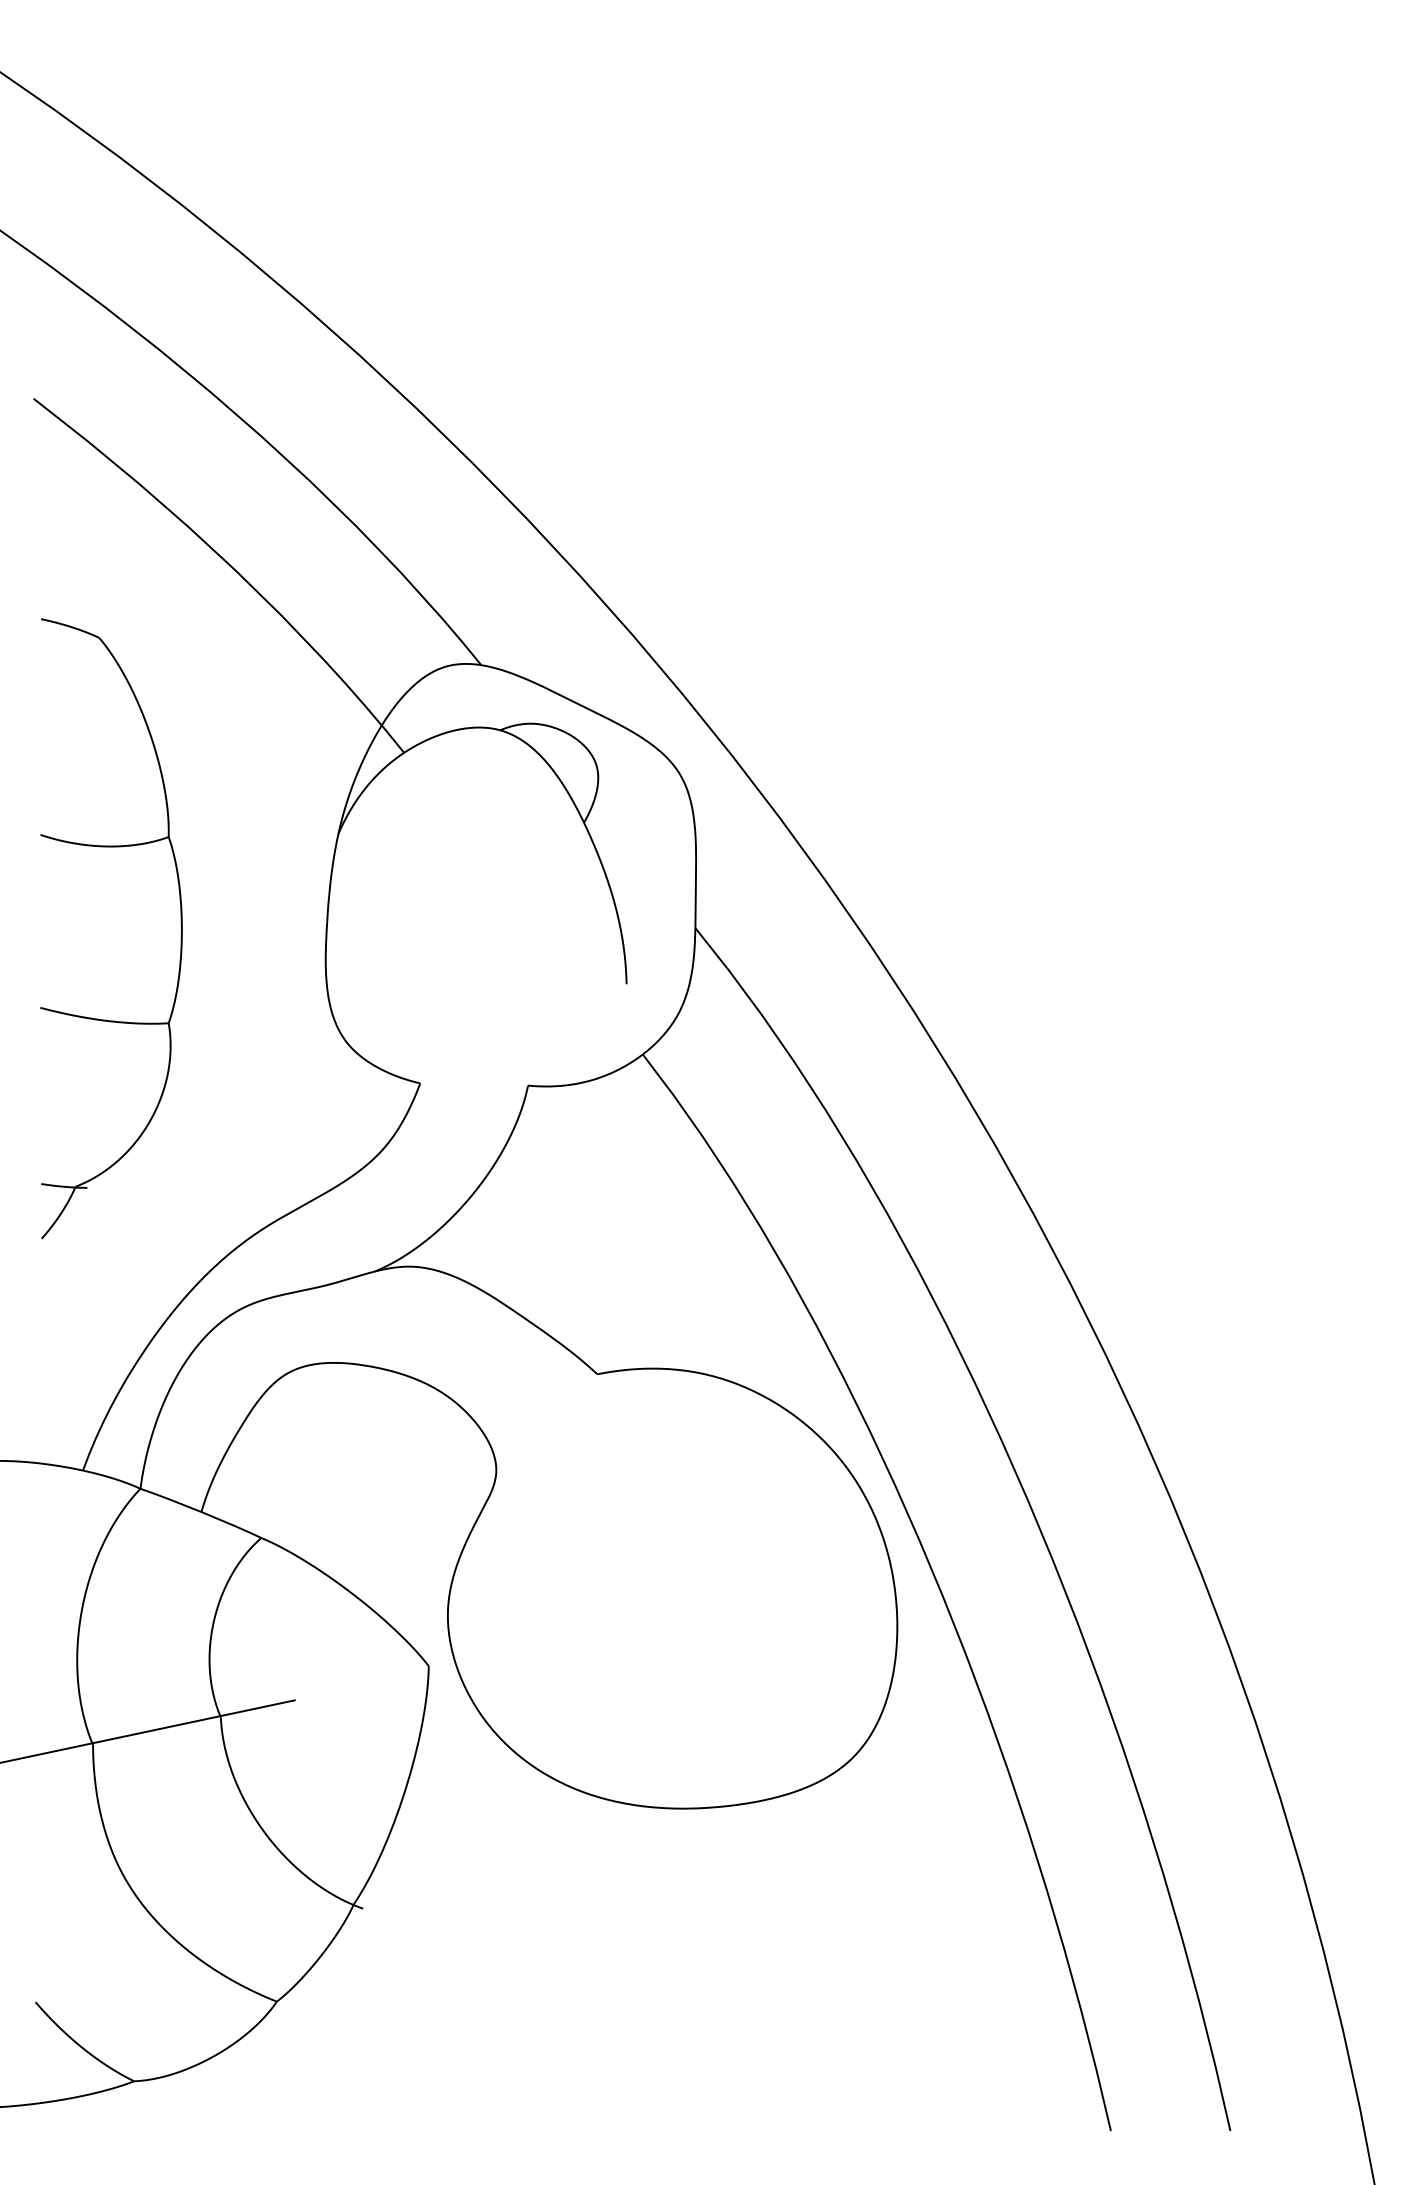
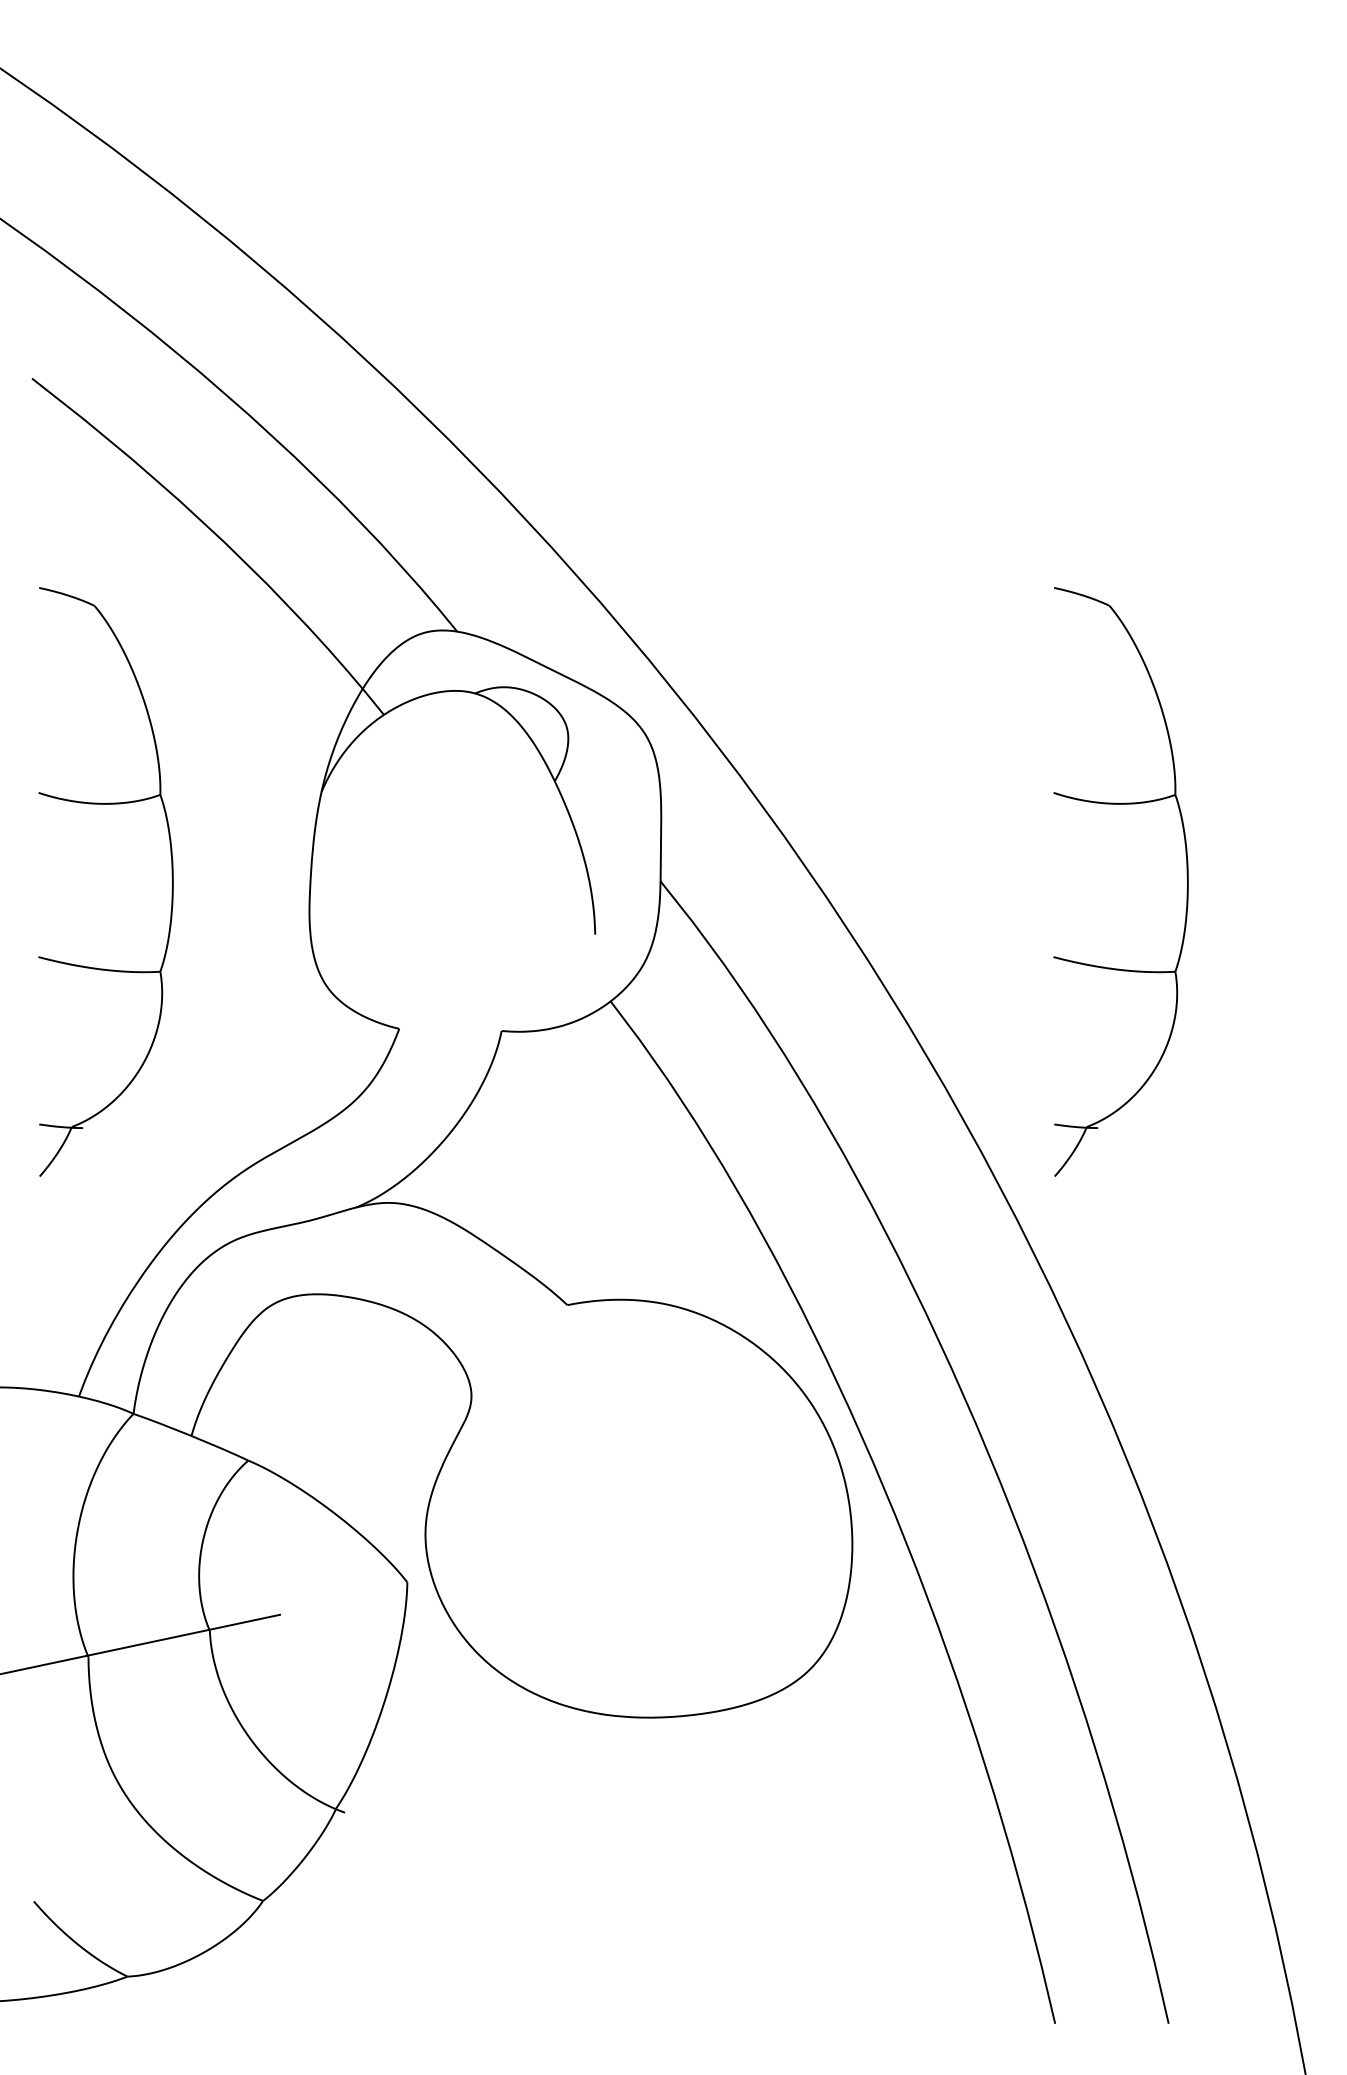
part: (1249, 924) -> (1186, 877), added

